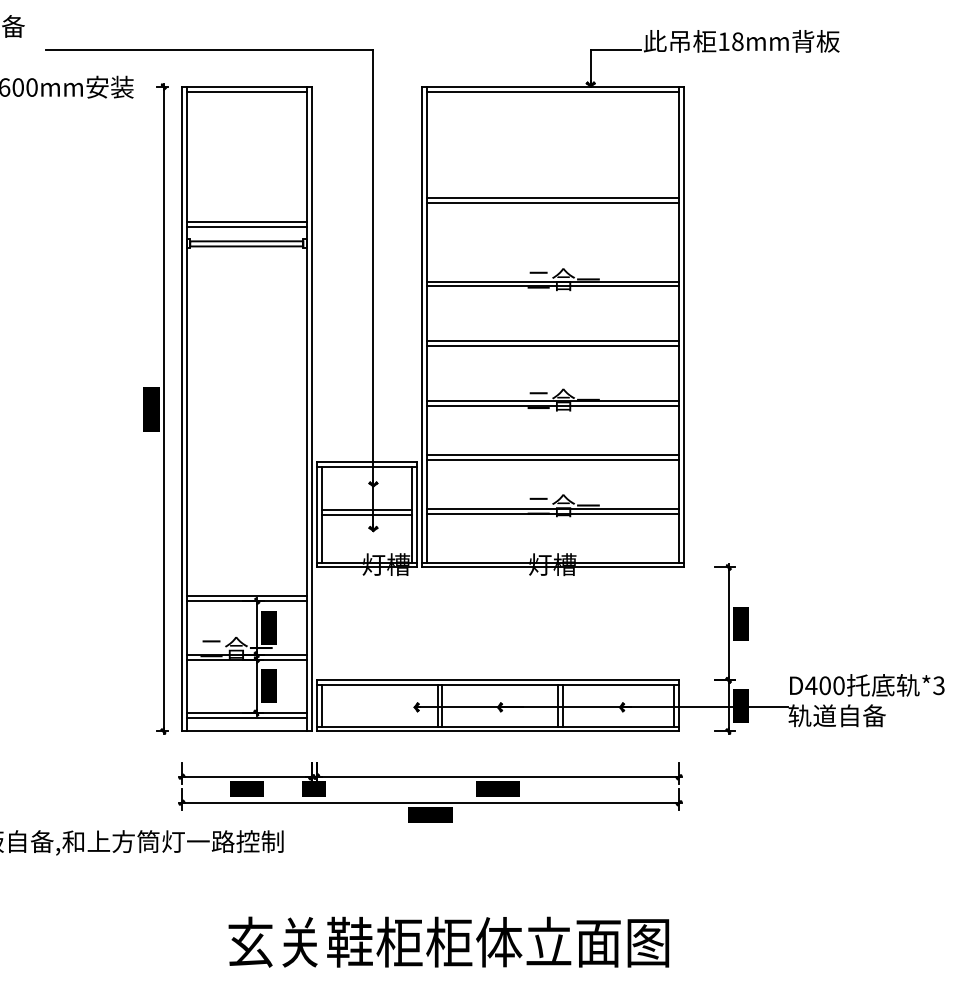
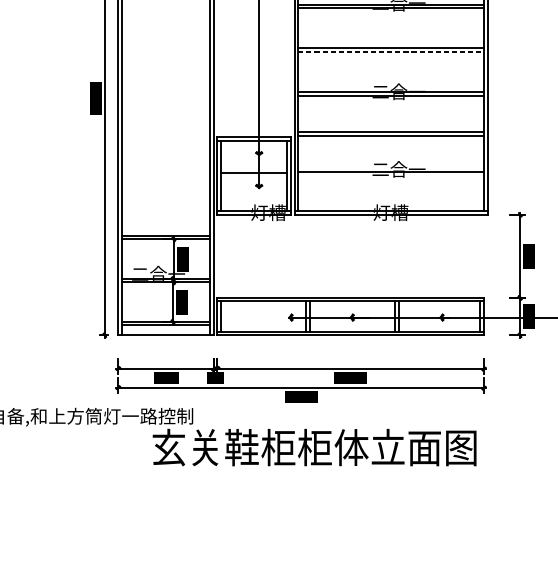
line: (553, 346) -> (391, 52), solid -> dashed
line: (552, 513) -> (390, 175), removed
line: (366, 515) -> (254, 176), removed
text: (448, 941) -> (314, 447), moved

